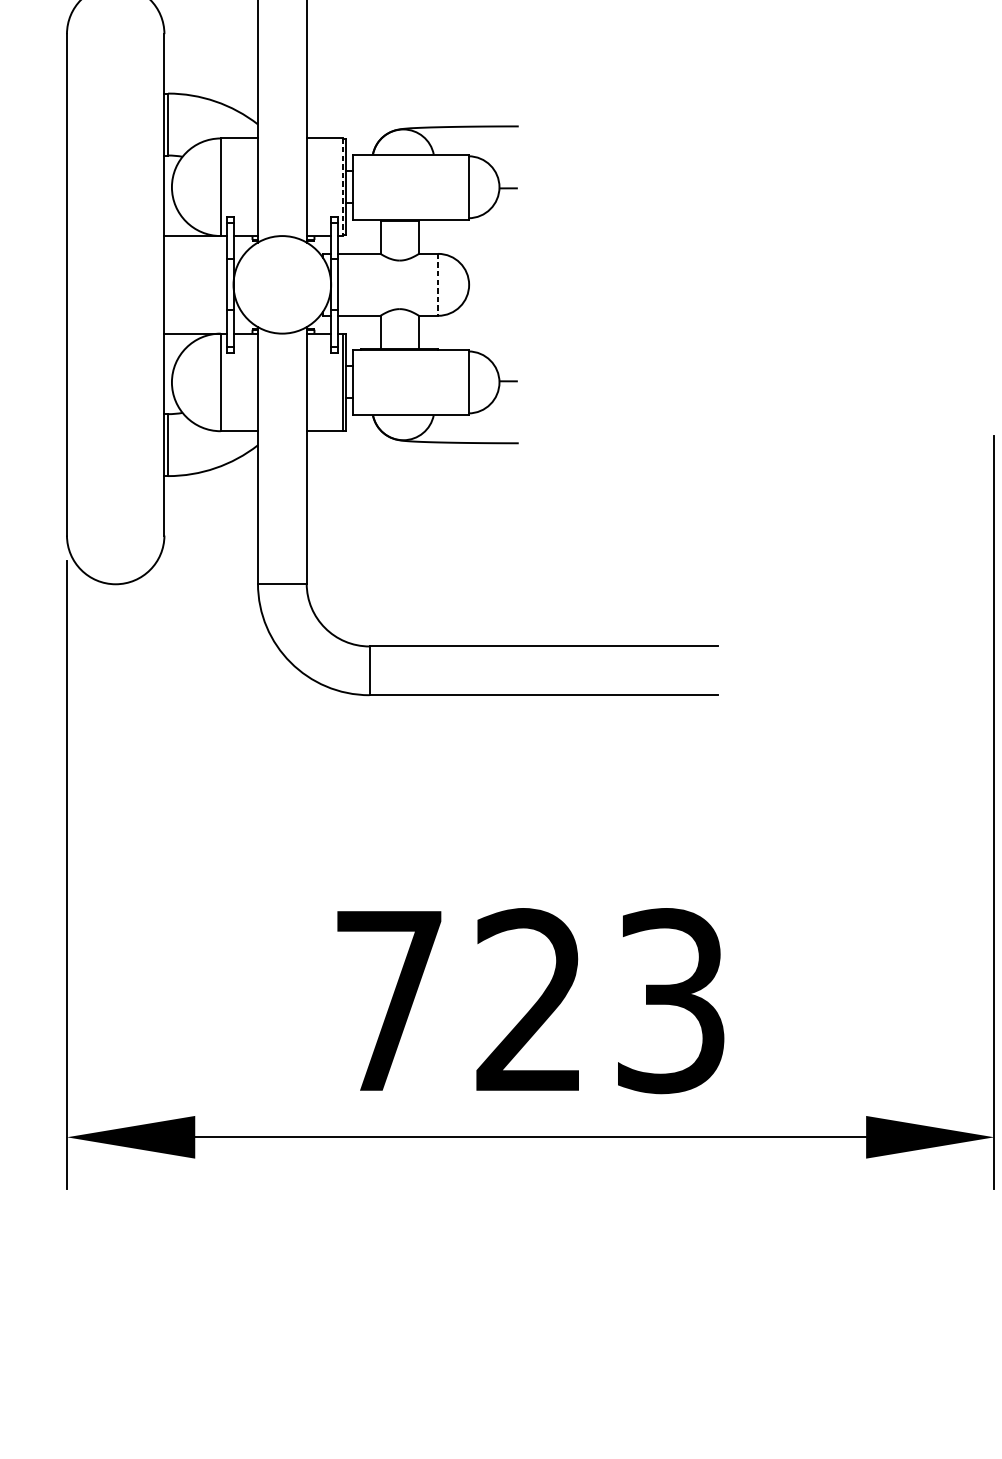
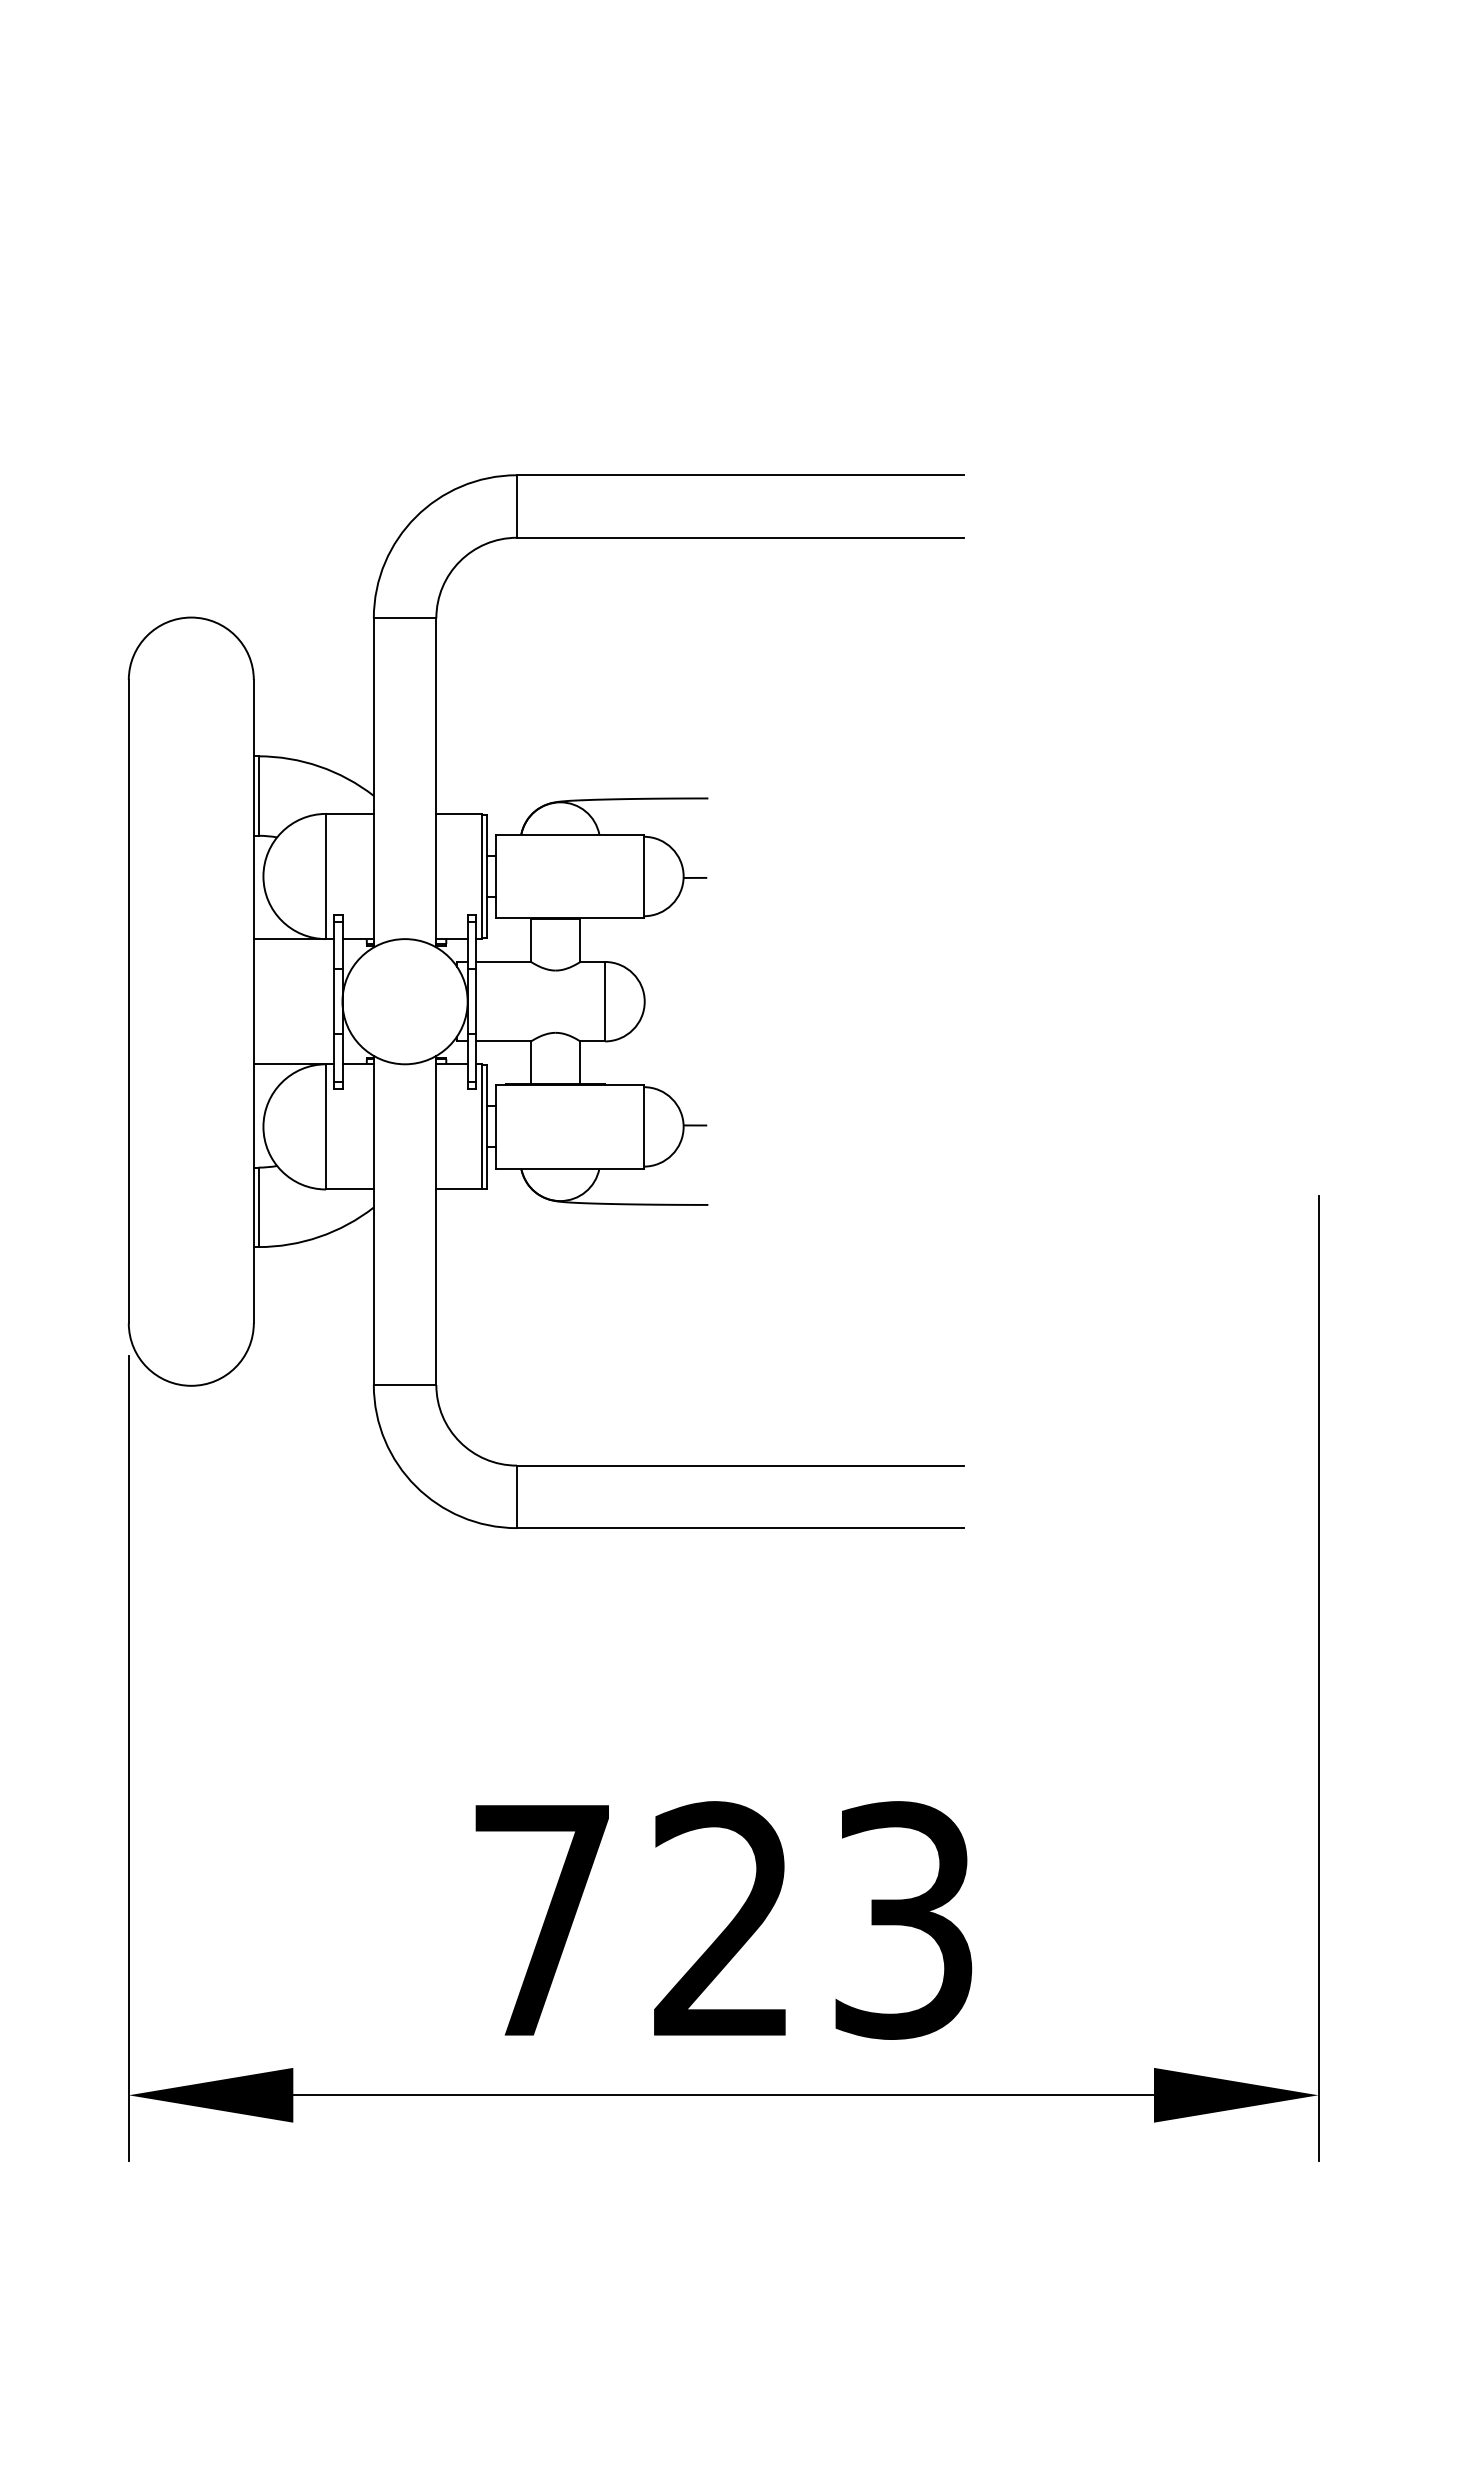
line: (342, 187) -> (482, 876), dashed -> solid
line: (438, 284) -> (605, 1001), dashed -> solid

